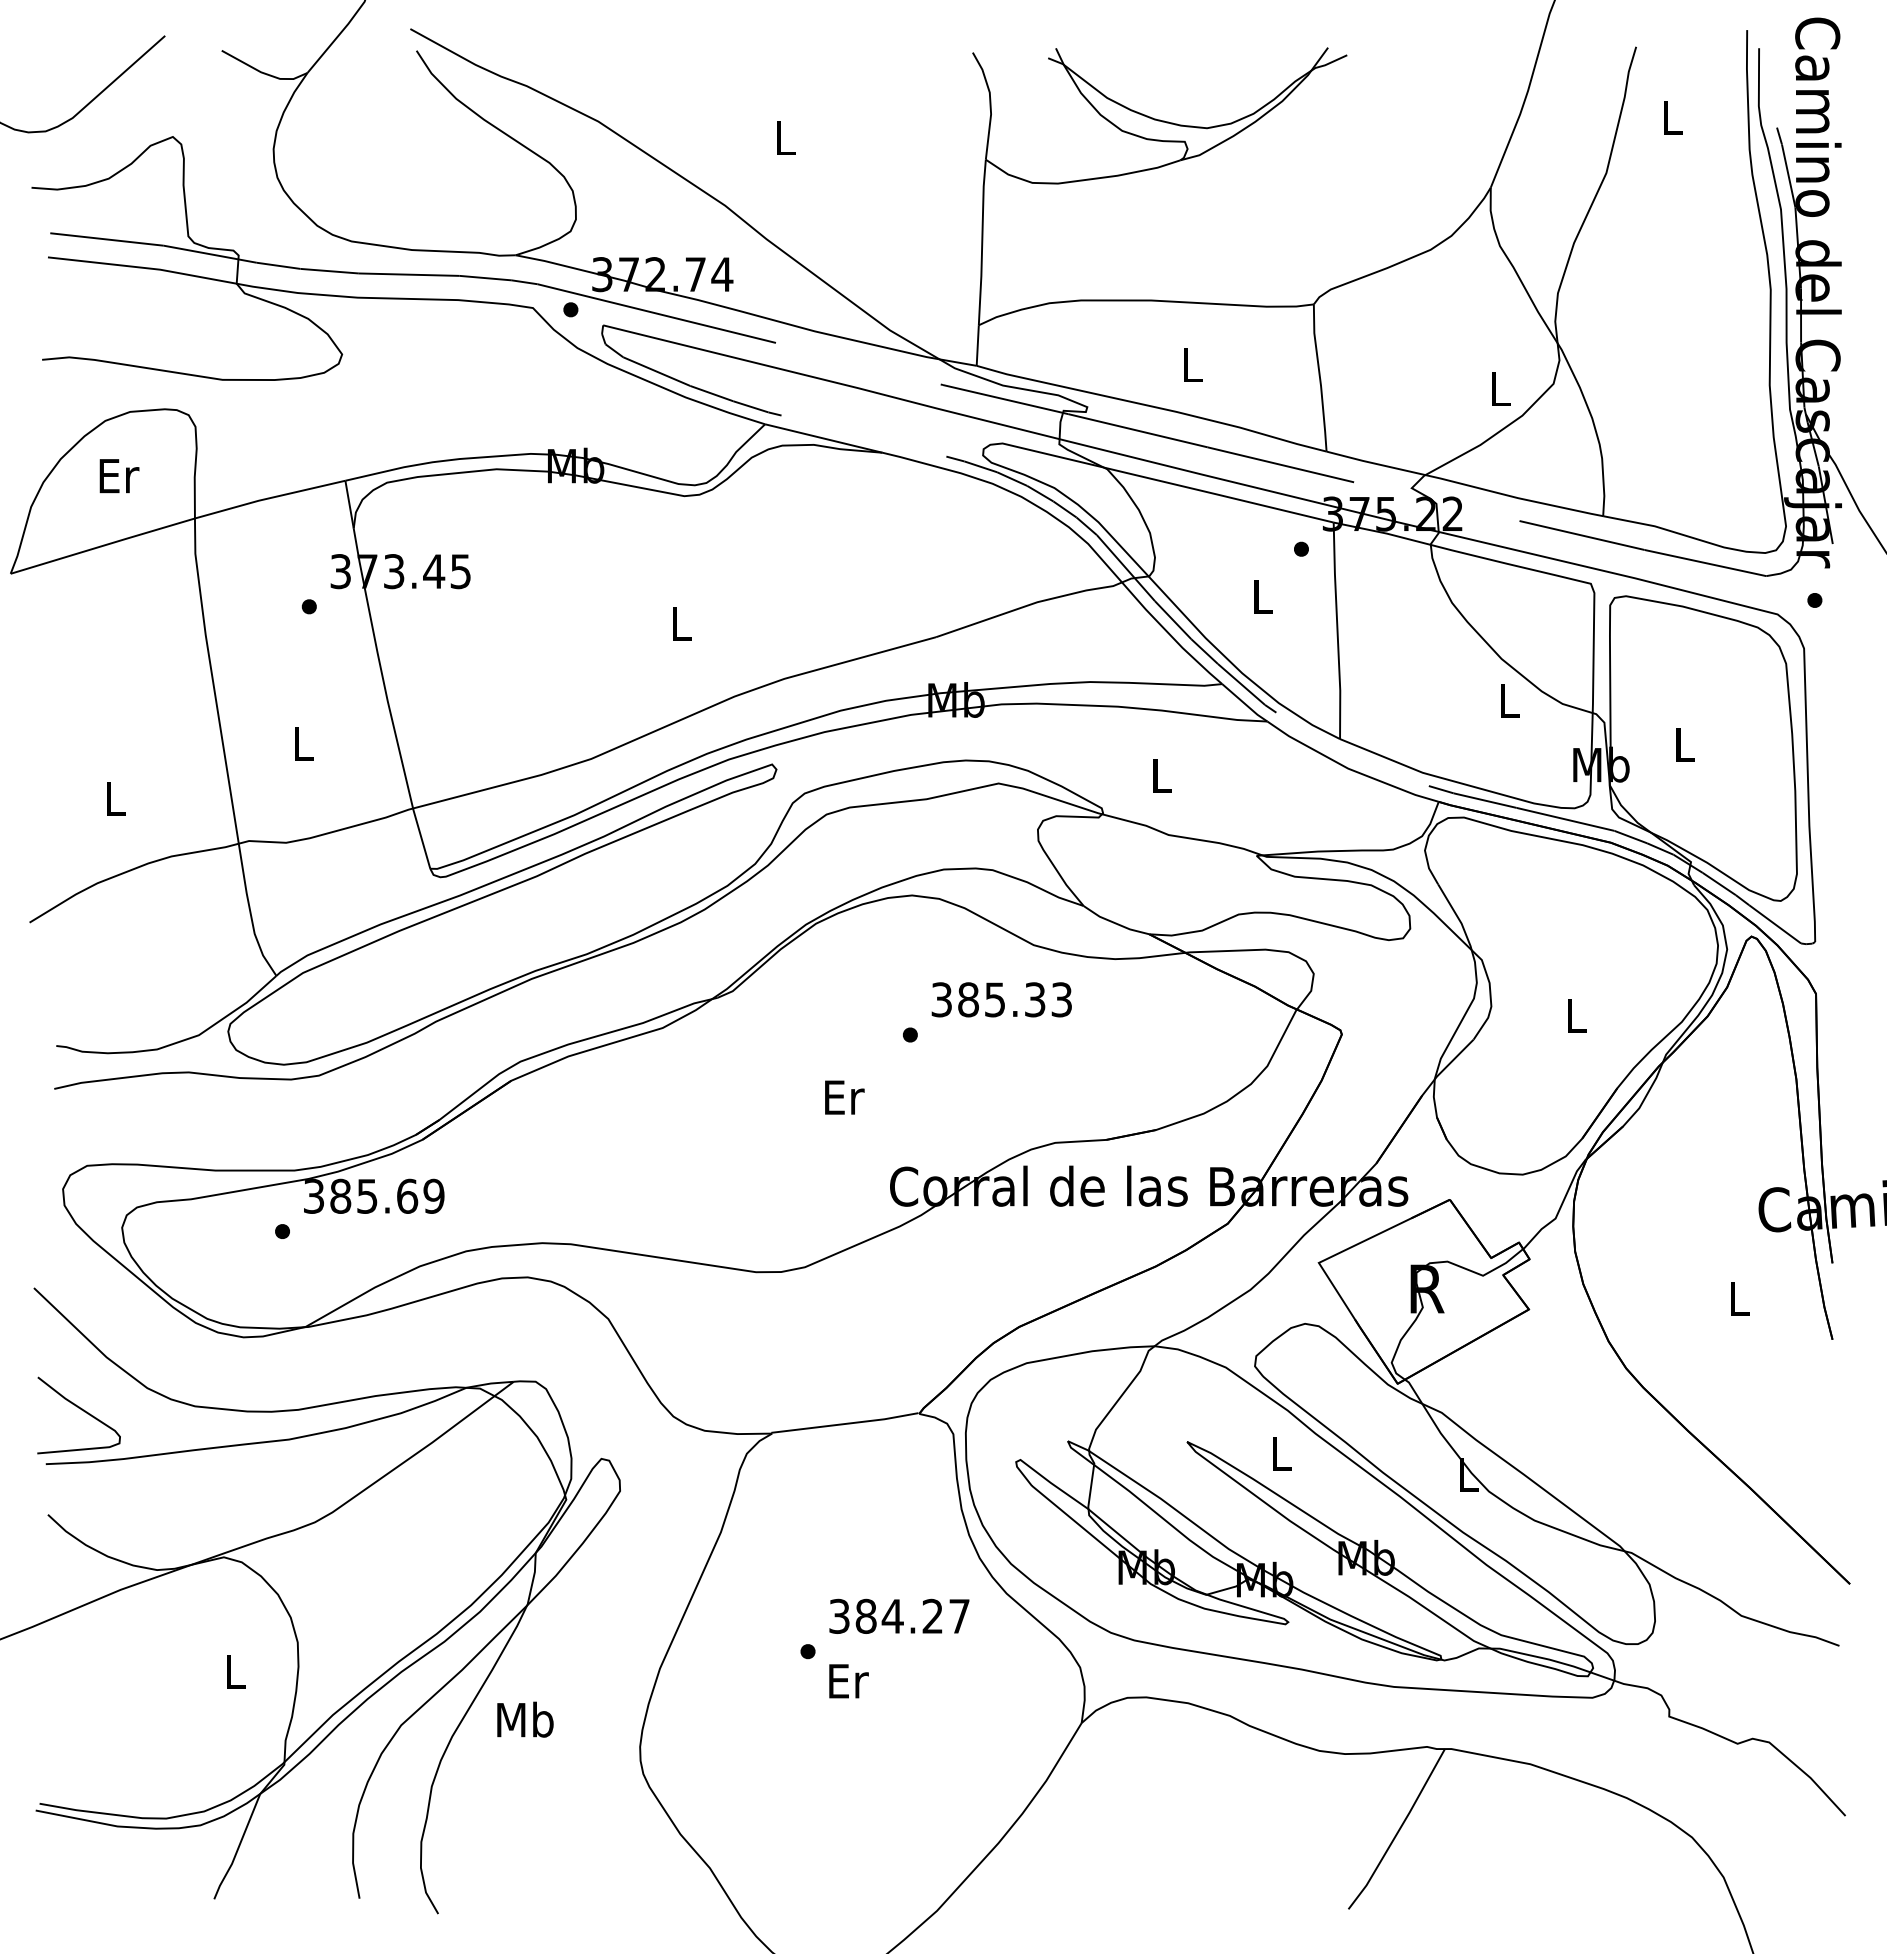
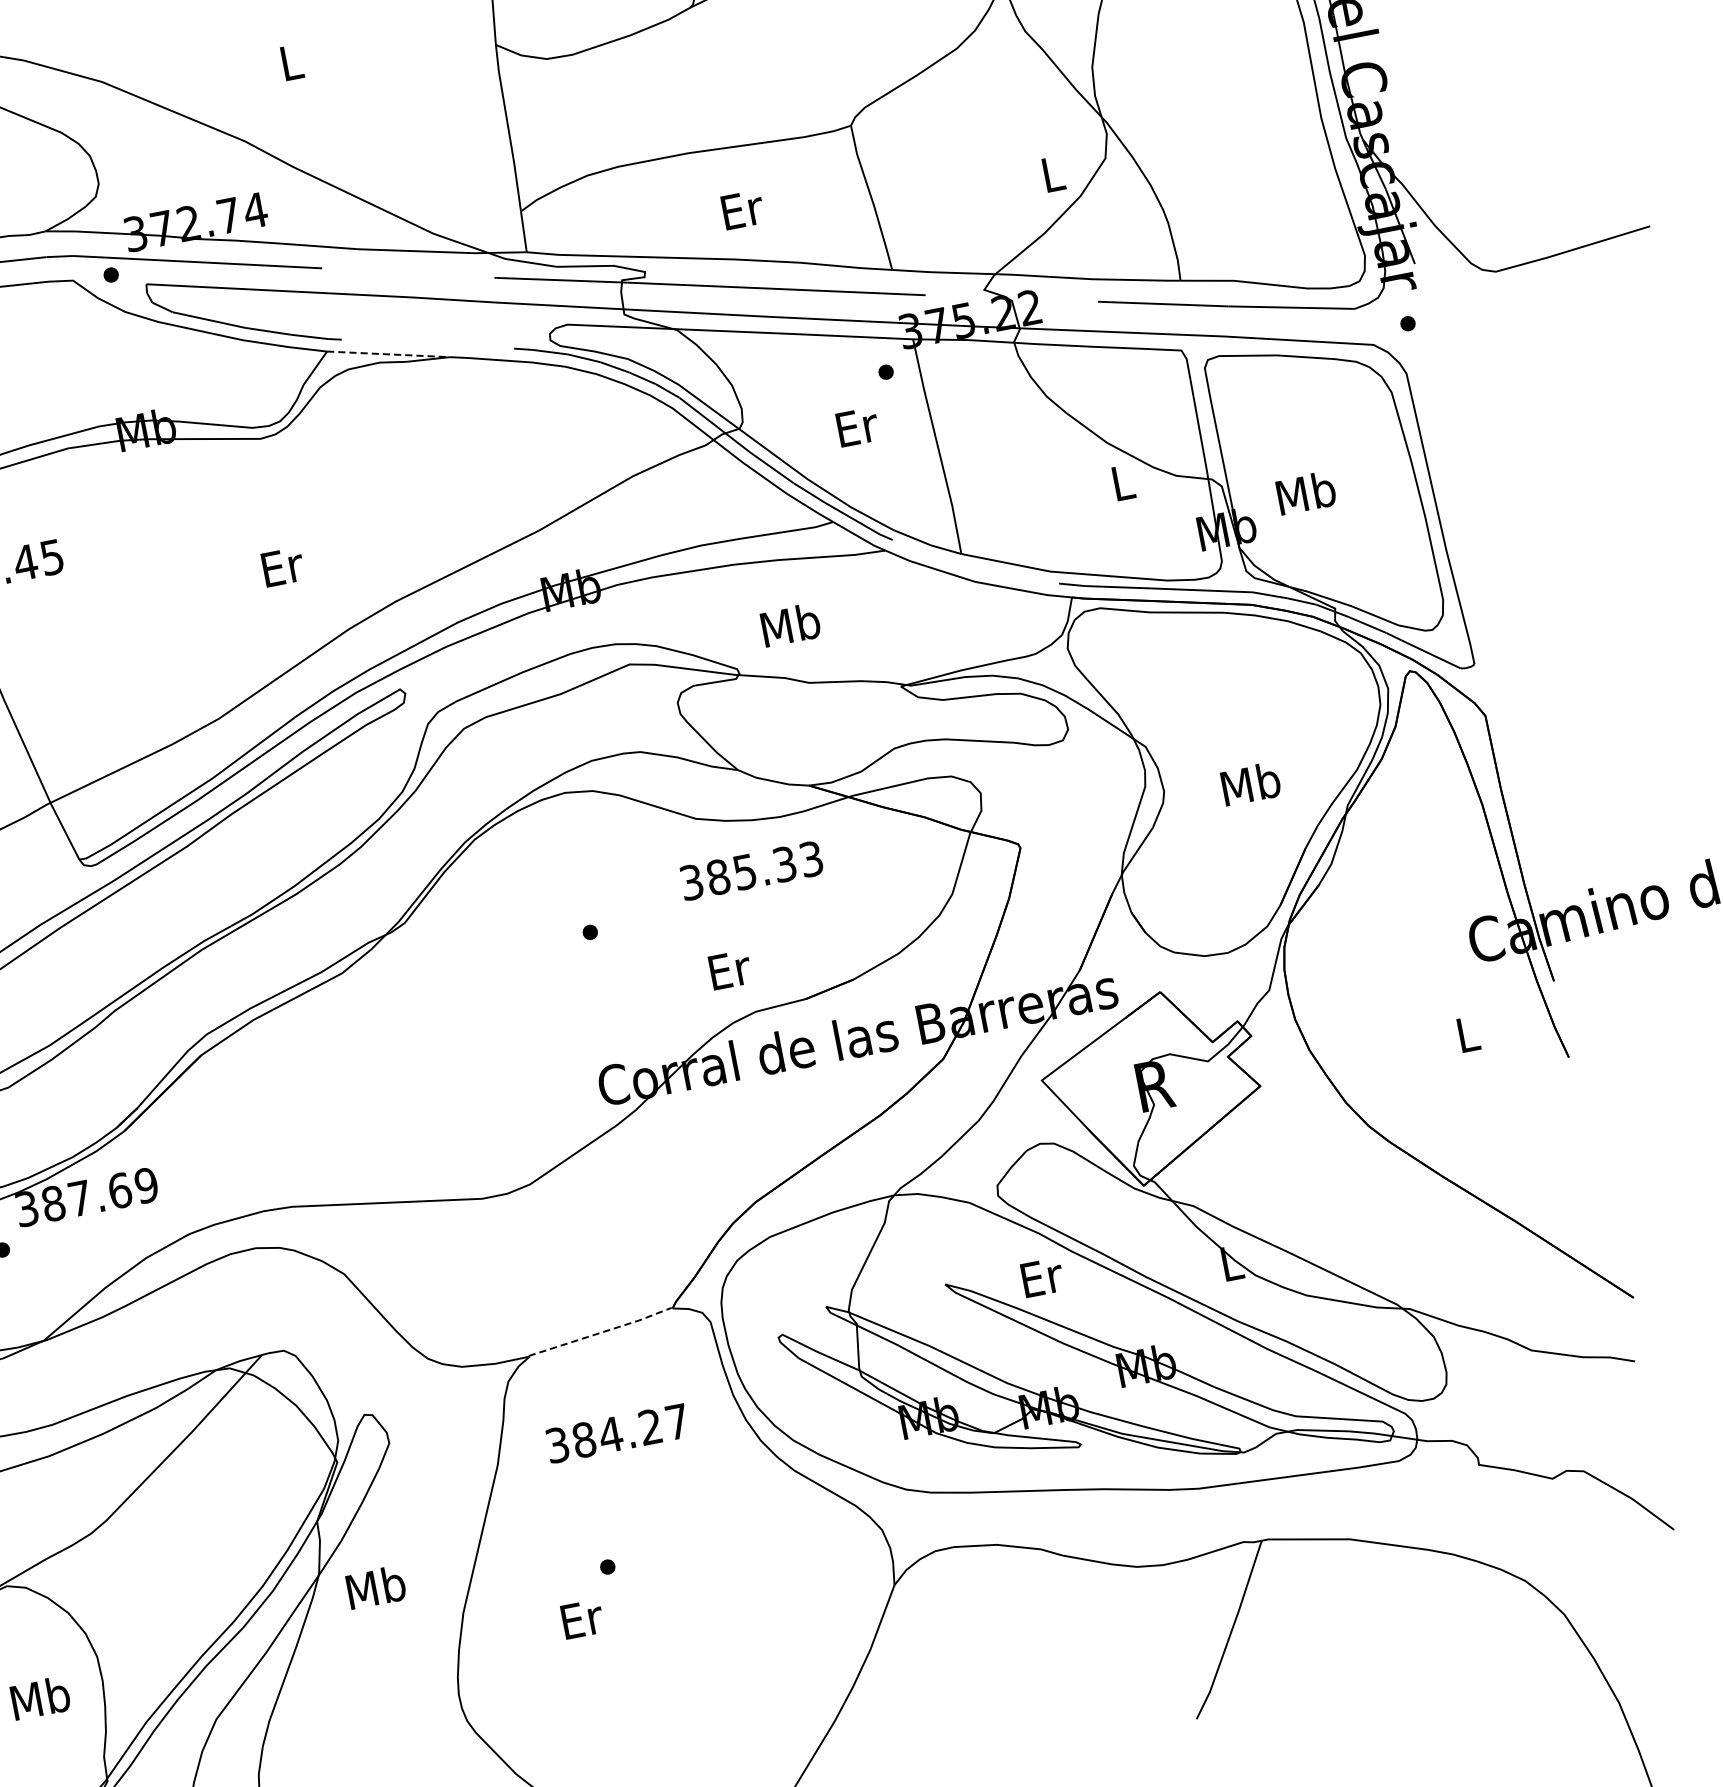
text: (1193, 365) -> (742, 209), L -> Er
line: (824, 438) -> (389, 354), solid -> dashed
text: (1263, 596) -> (857, 426), L -> Er
text: (682, 624) -> (283, 567), L -> Er
text: (1684, 744) -> (1305, 492), L -> Mb
text: (1161, 775) -> (790, 624), L -> Mb
text: (1001, 999) -> (751, 870), moved
text: (1576, 1015) -> (1250, 783), L -> Mb
text: (844, 1097) -> (730, 969), moved
text: (367, 1196) -> (80, 1198), 385.69 -> 387.69
line: (846, 1423) -> (601, 1332), solid -> dashed
text: (1282, 1453) -> (1042, 1277), L -> Er
text: (899, 1615) -> (617, 1432), moved
text: (235, 1671) -> (40, 1697), L -> Mb
text: (848, 1681) -> (582, 1619), moved
text: (525, 1719) -> (376, 1587), moved

